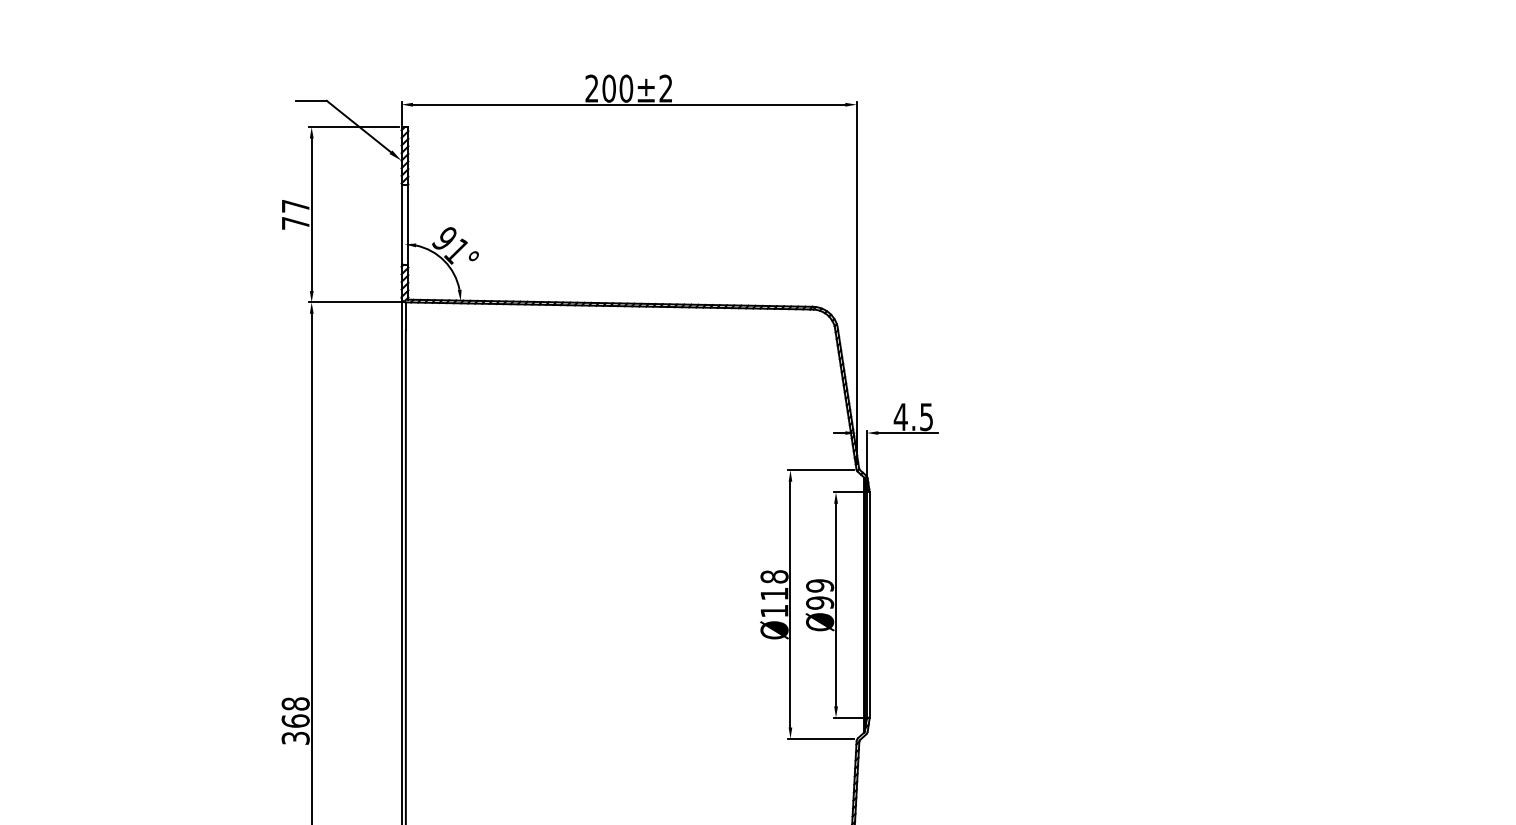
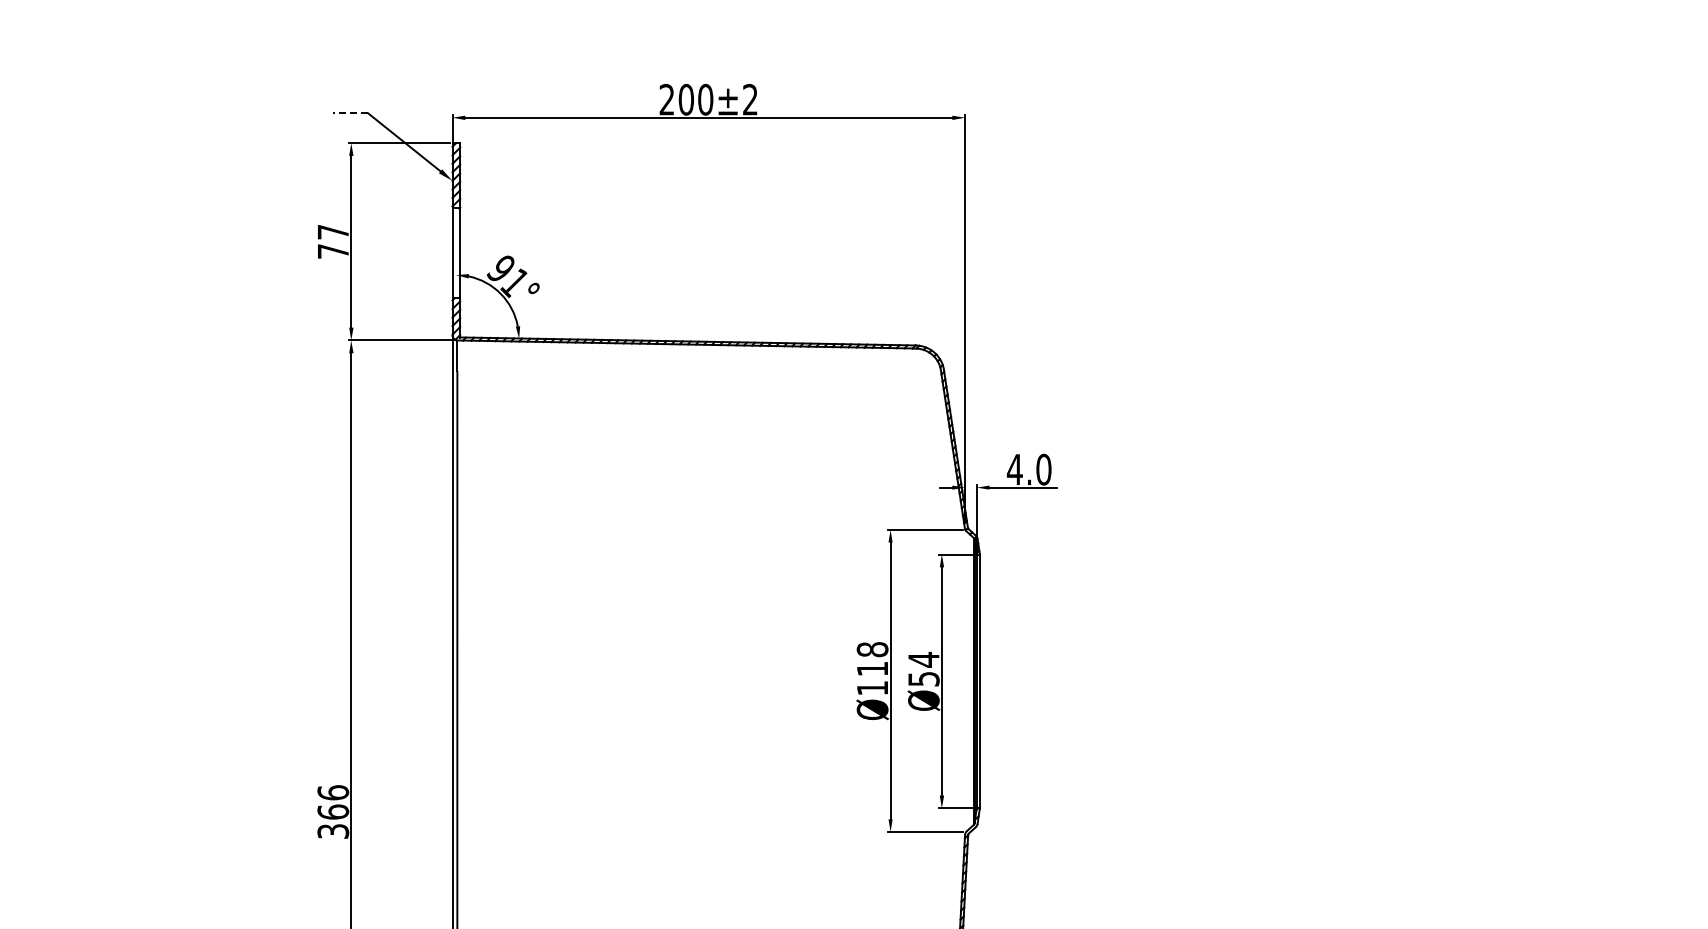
line: (310, 100) -> (350, 113), solid -> dashed
text: (926, 416) -> (1043, 469), 4.5 -> 4.0
text: (819, 593) -> (923, 668), Ø99 -> Ø54
text: (295, 703) -> (333, 792), 368 -> 366

